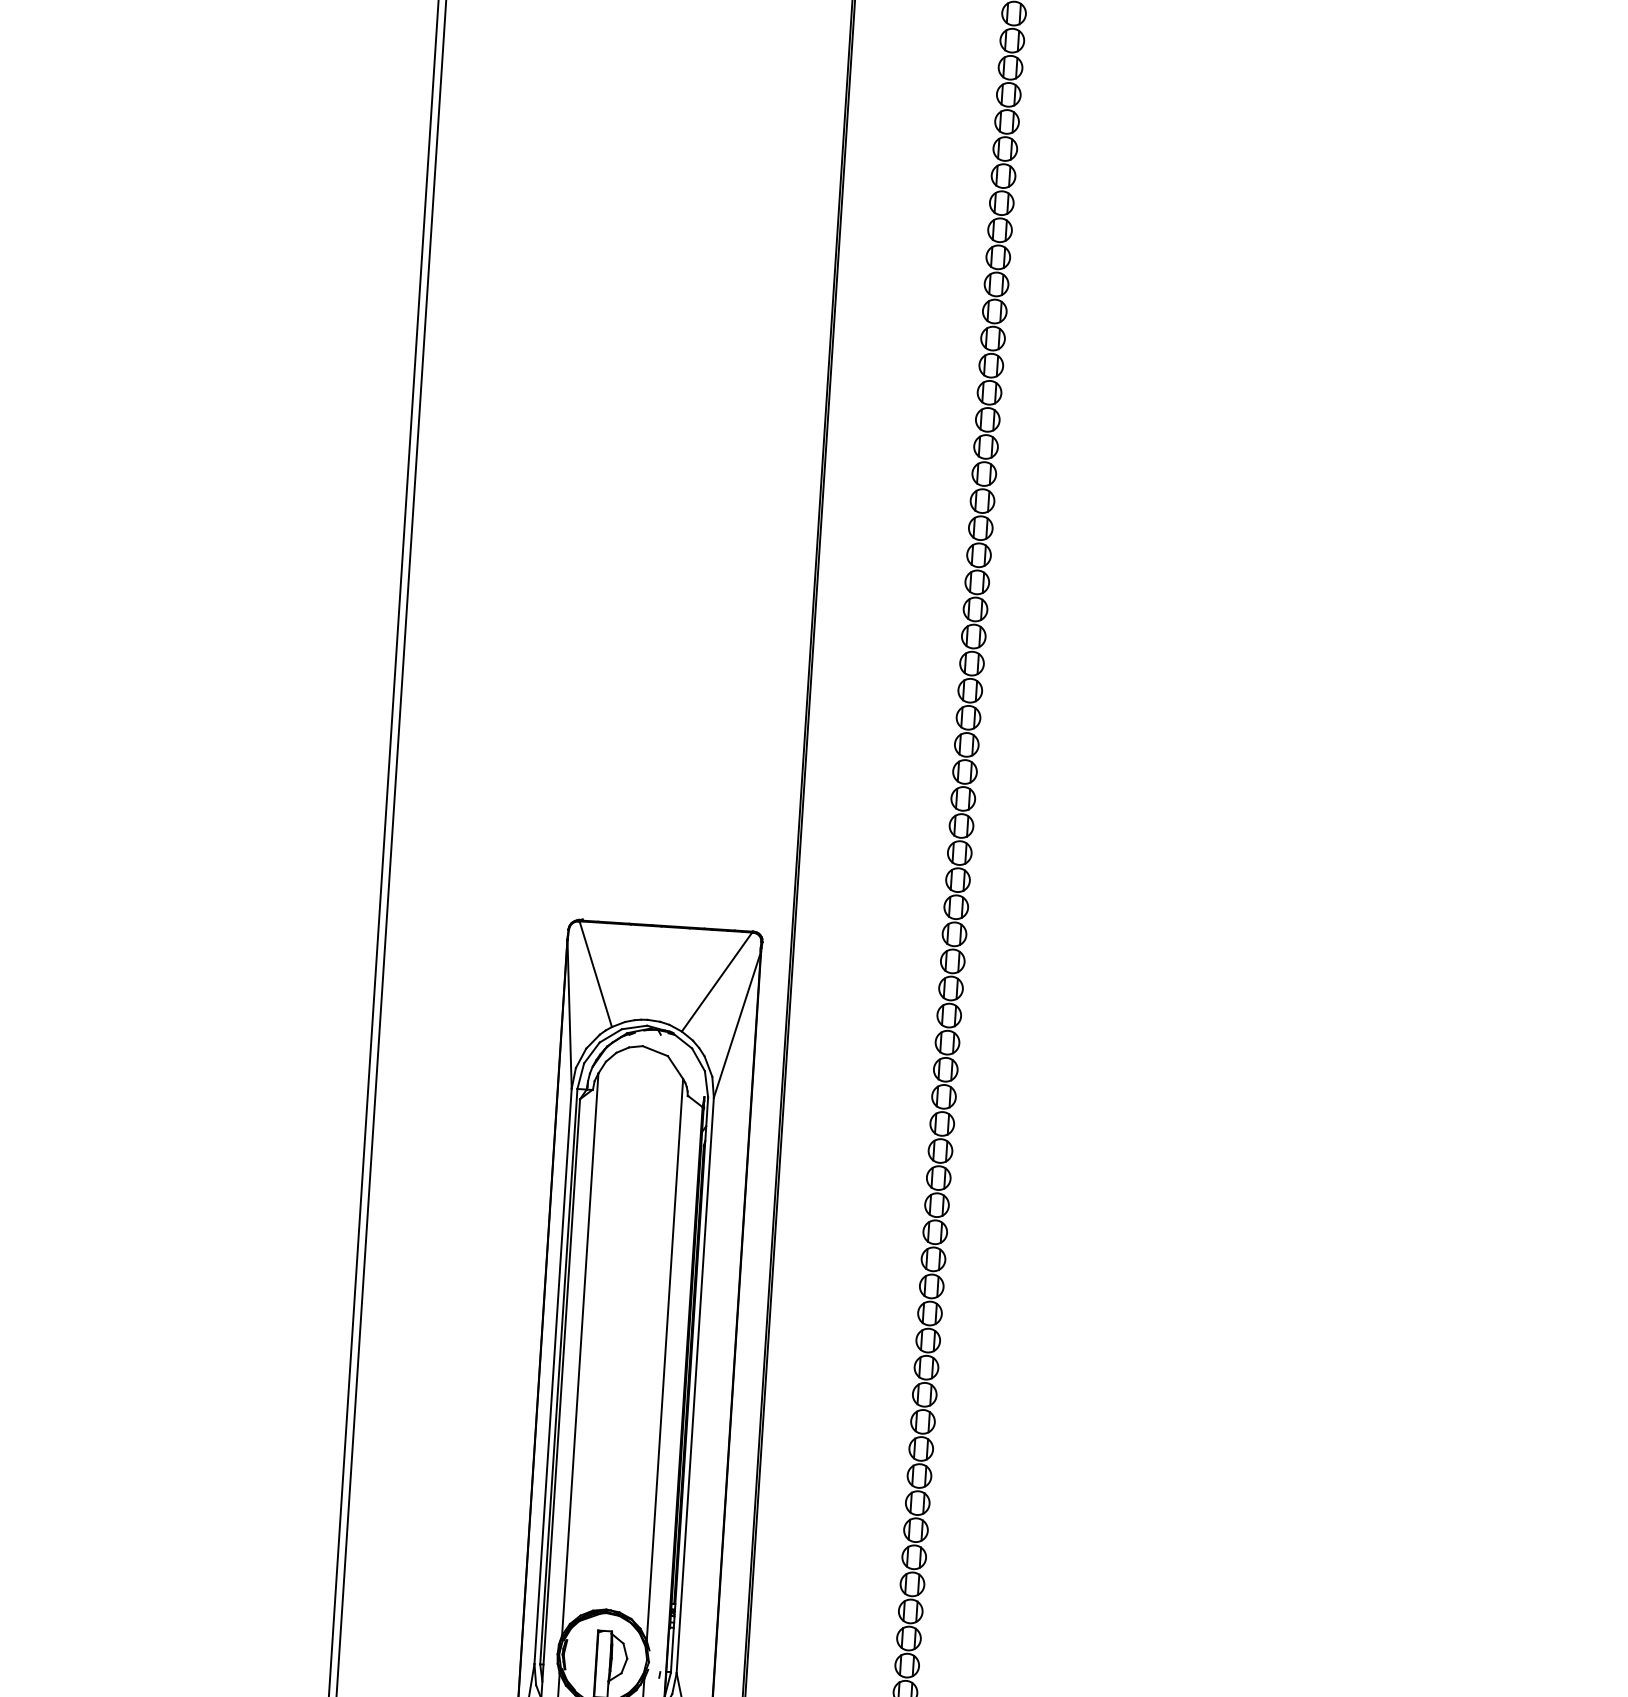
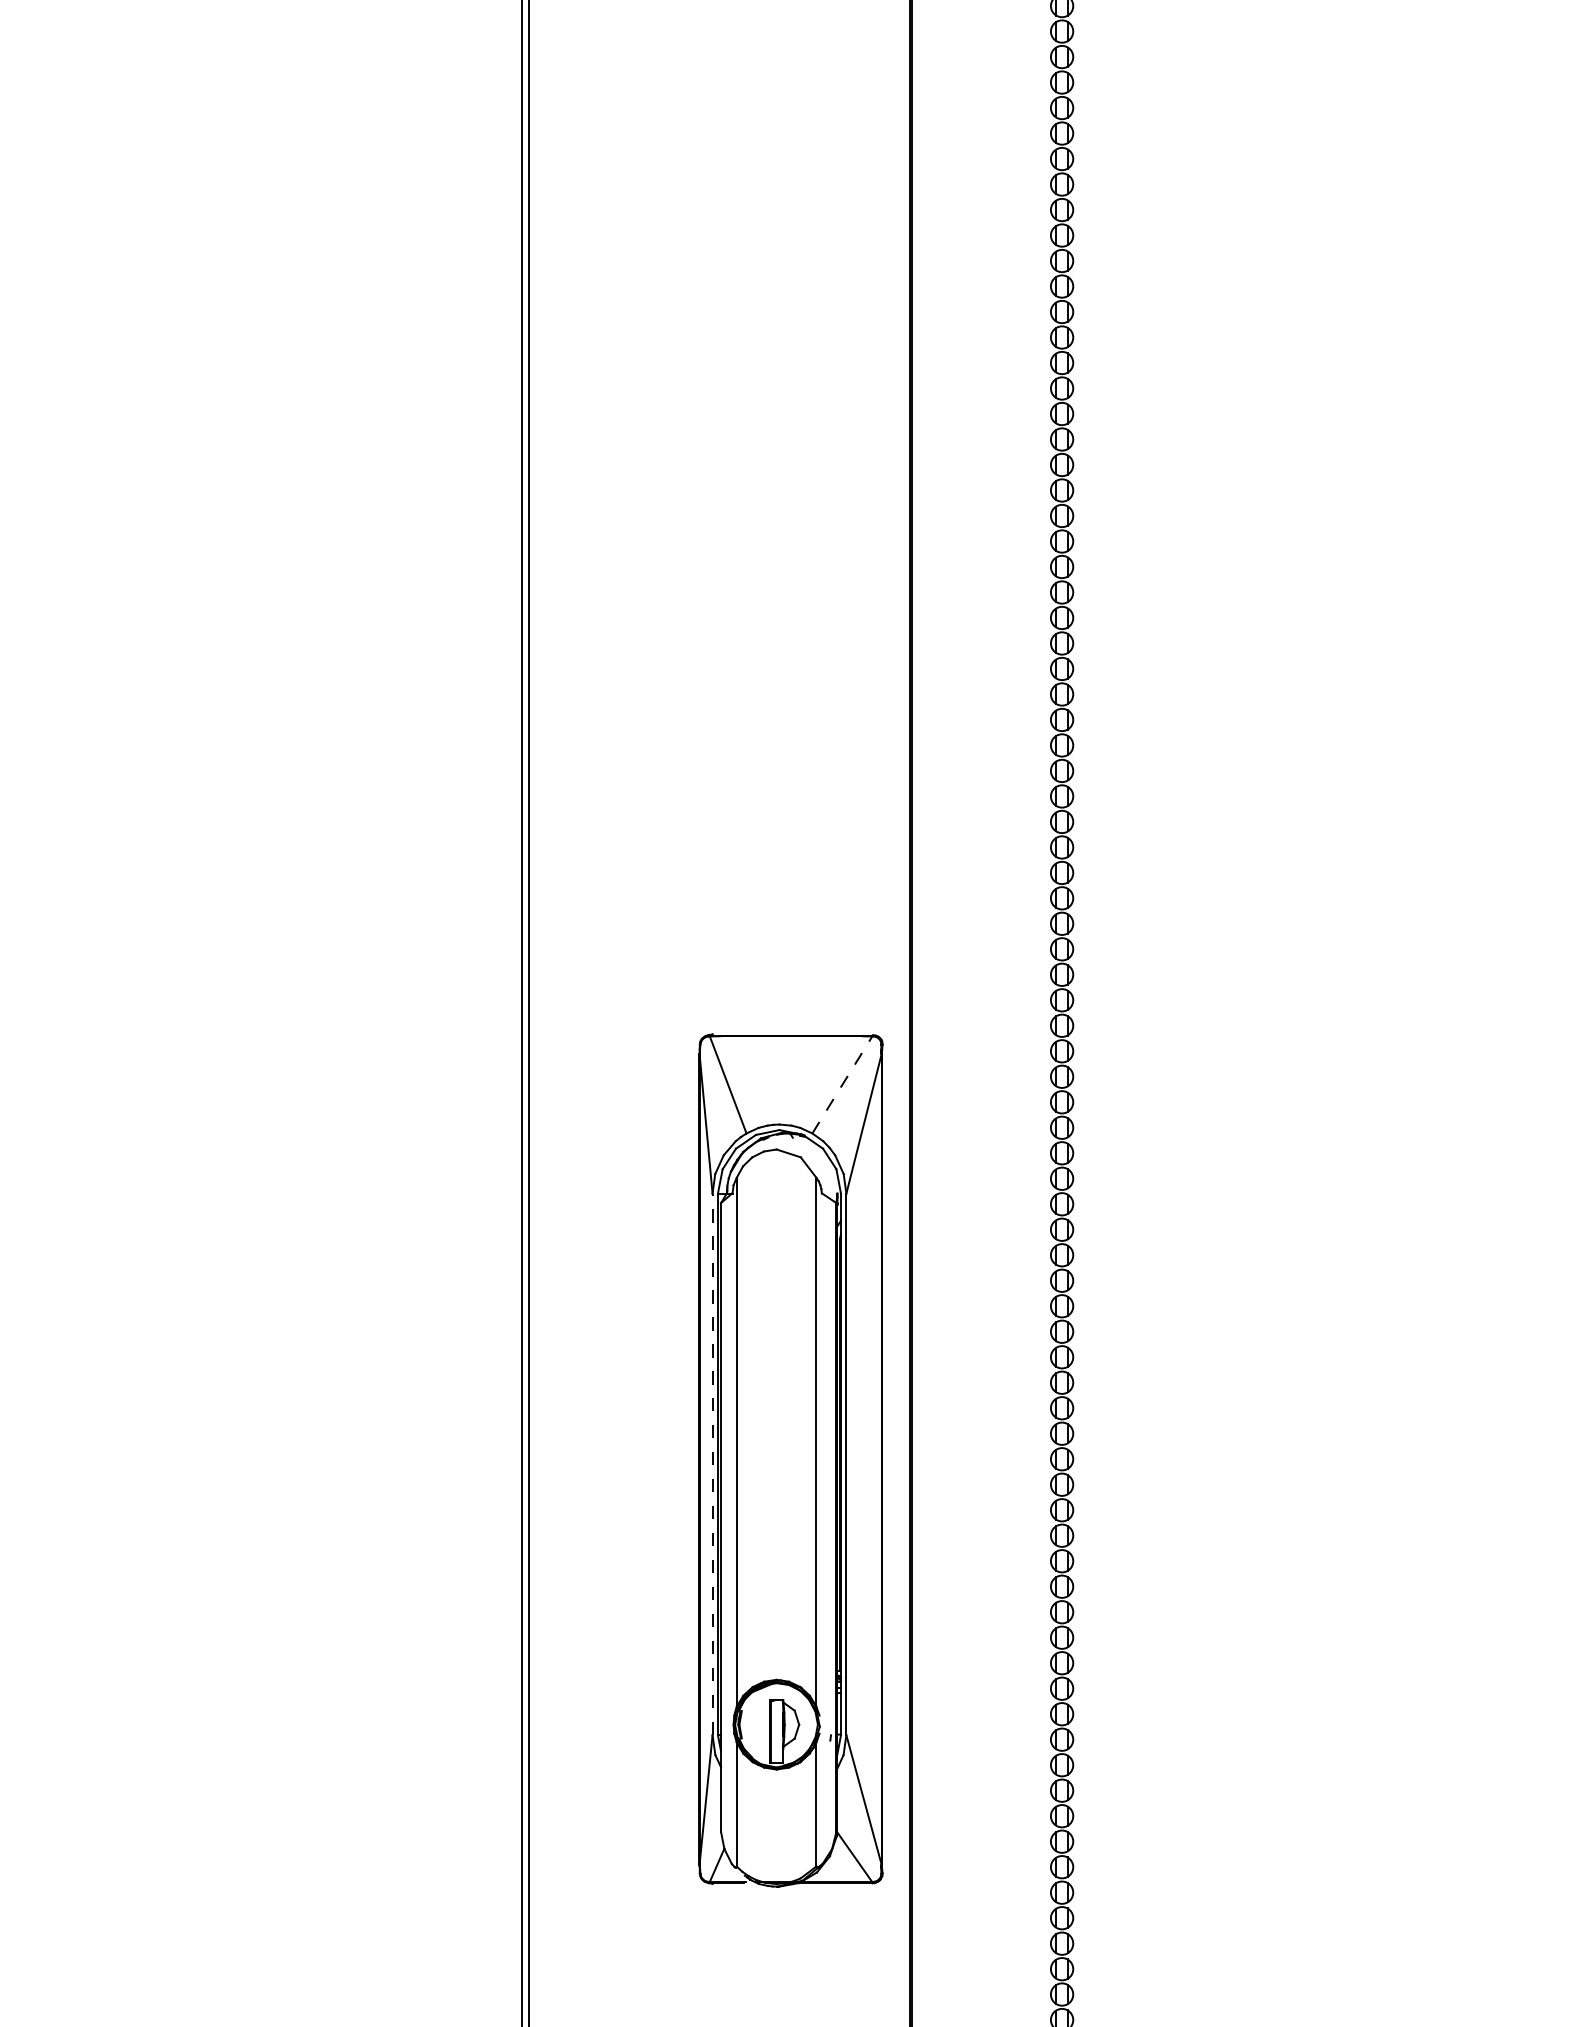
line: (717, 981) -> (842, 1084), solid -> dashed
line: (553, 1376) -> (712, 1464), solid -> dashed

